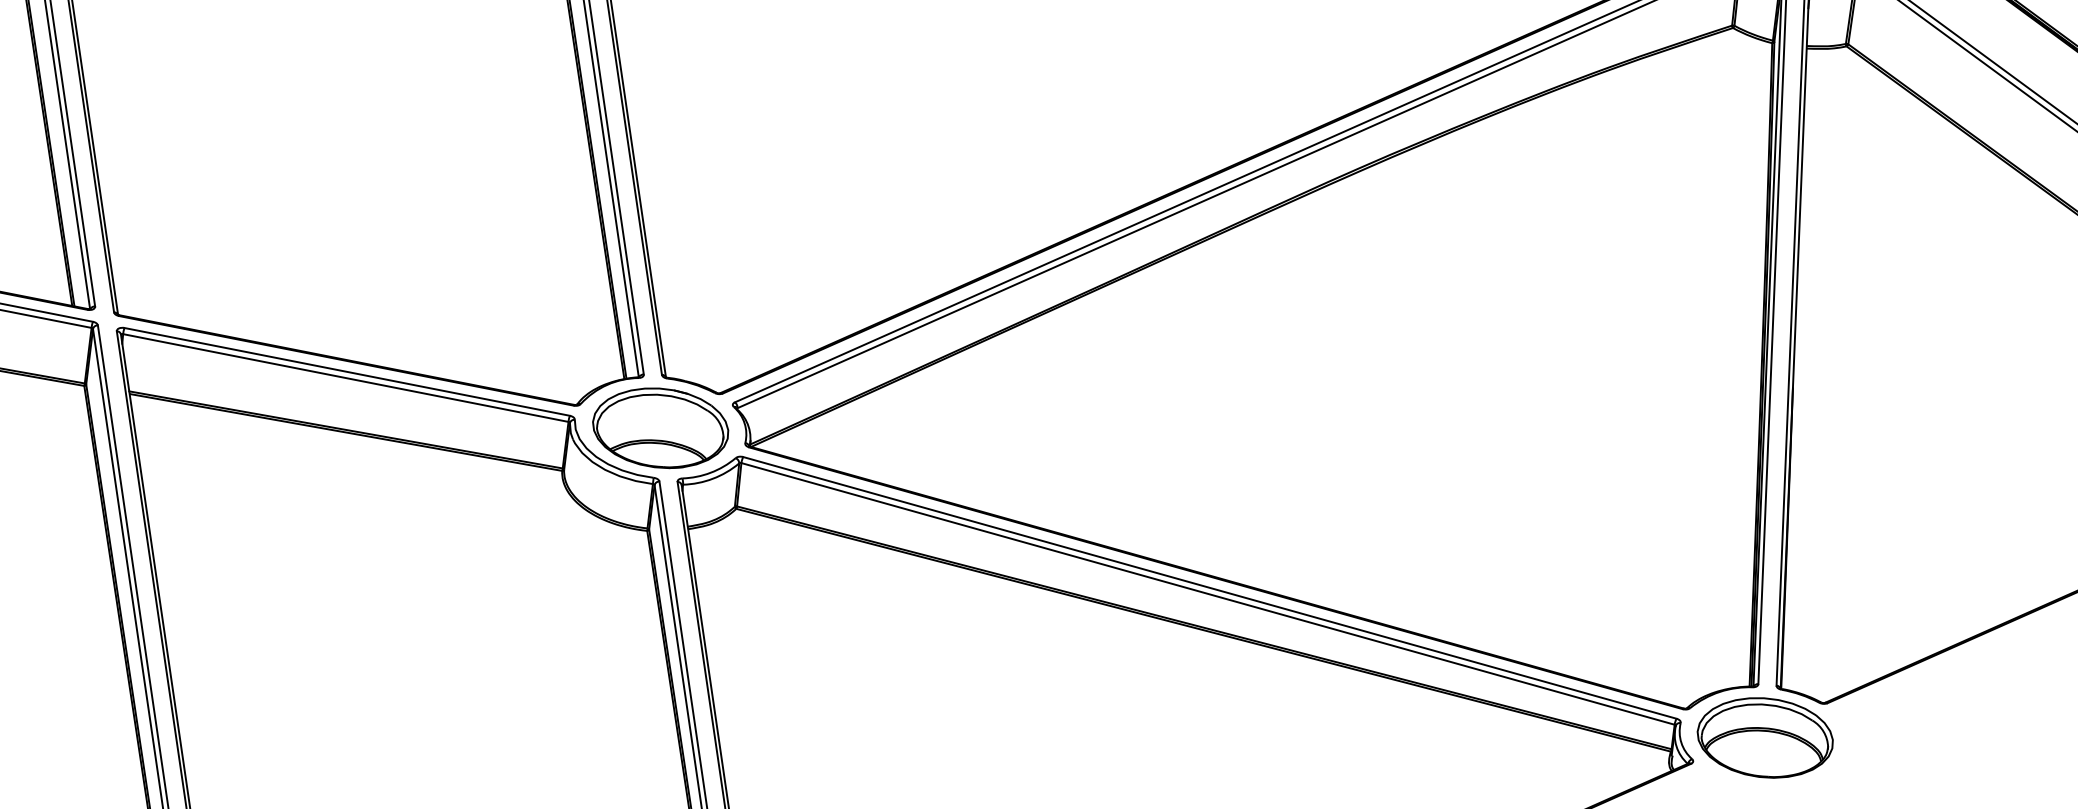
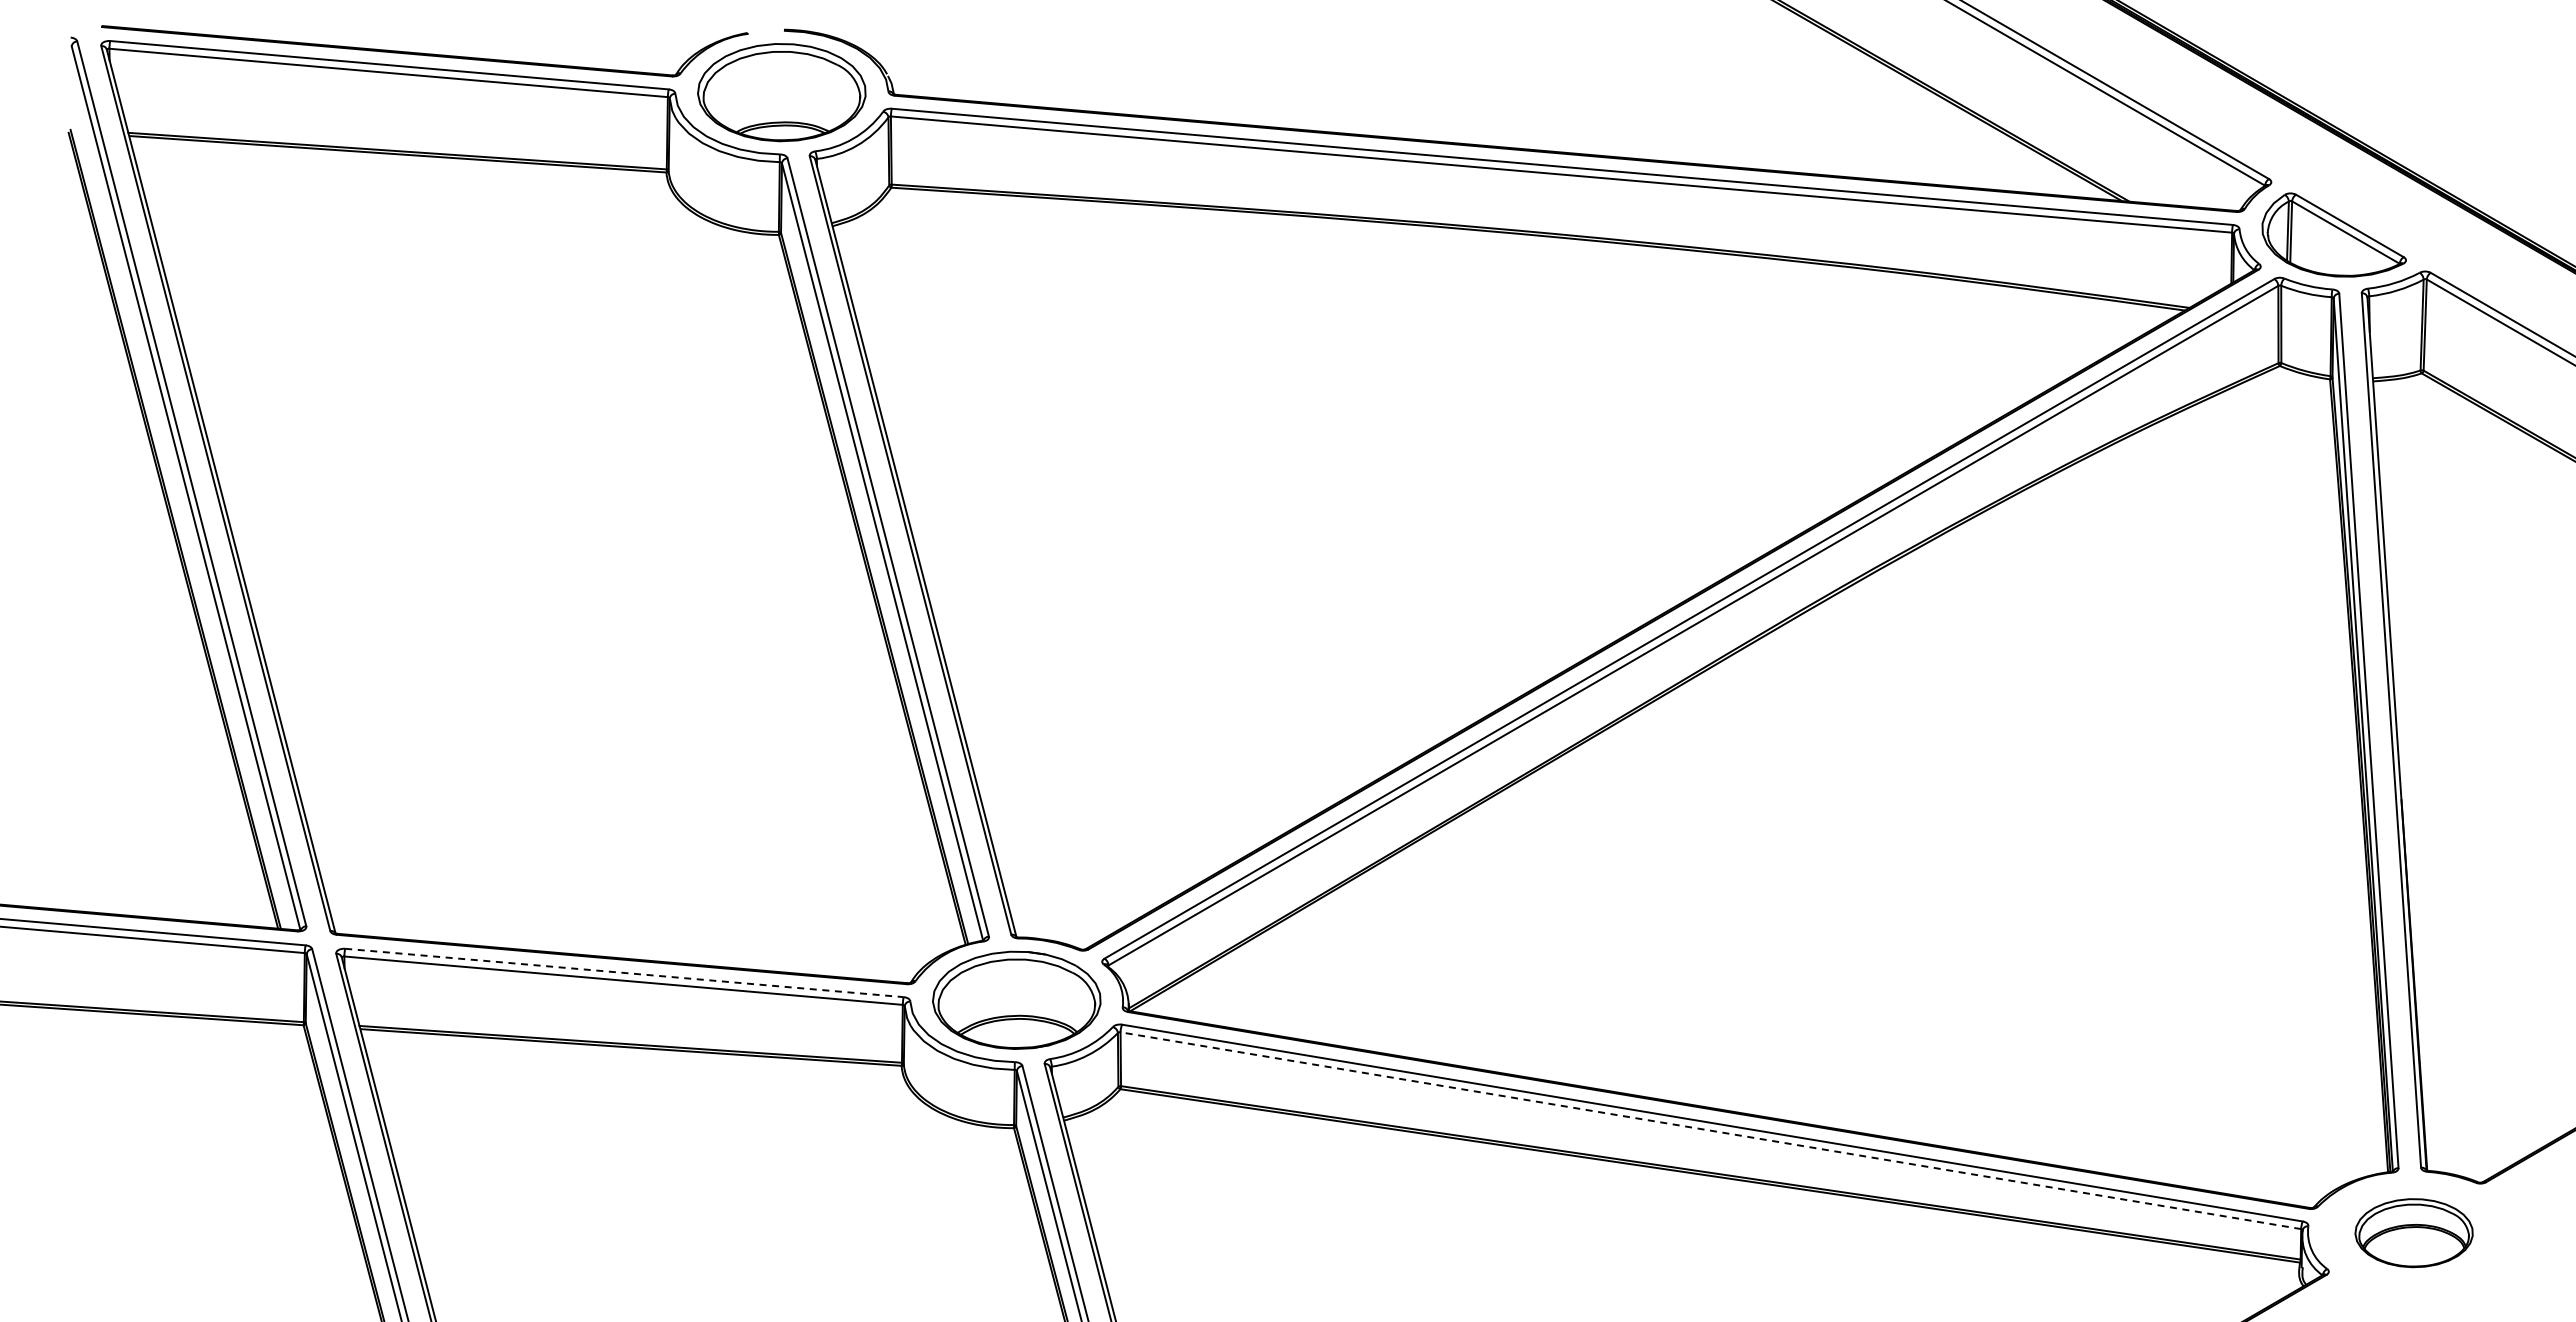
line: (347, 372) -> (624, 973), solid -> dashed
line: (1207, 593) -> (1710, 1130), solid -> dashed
part: (1764, 737) -> (2413, 1232), size x0.7

